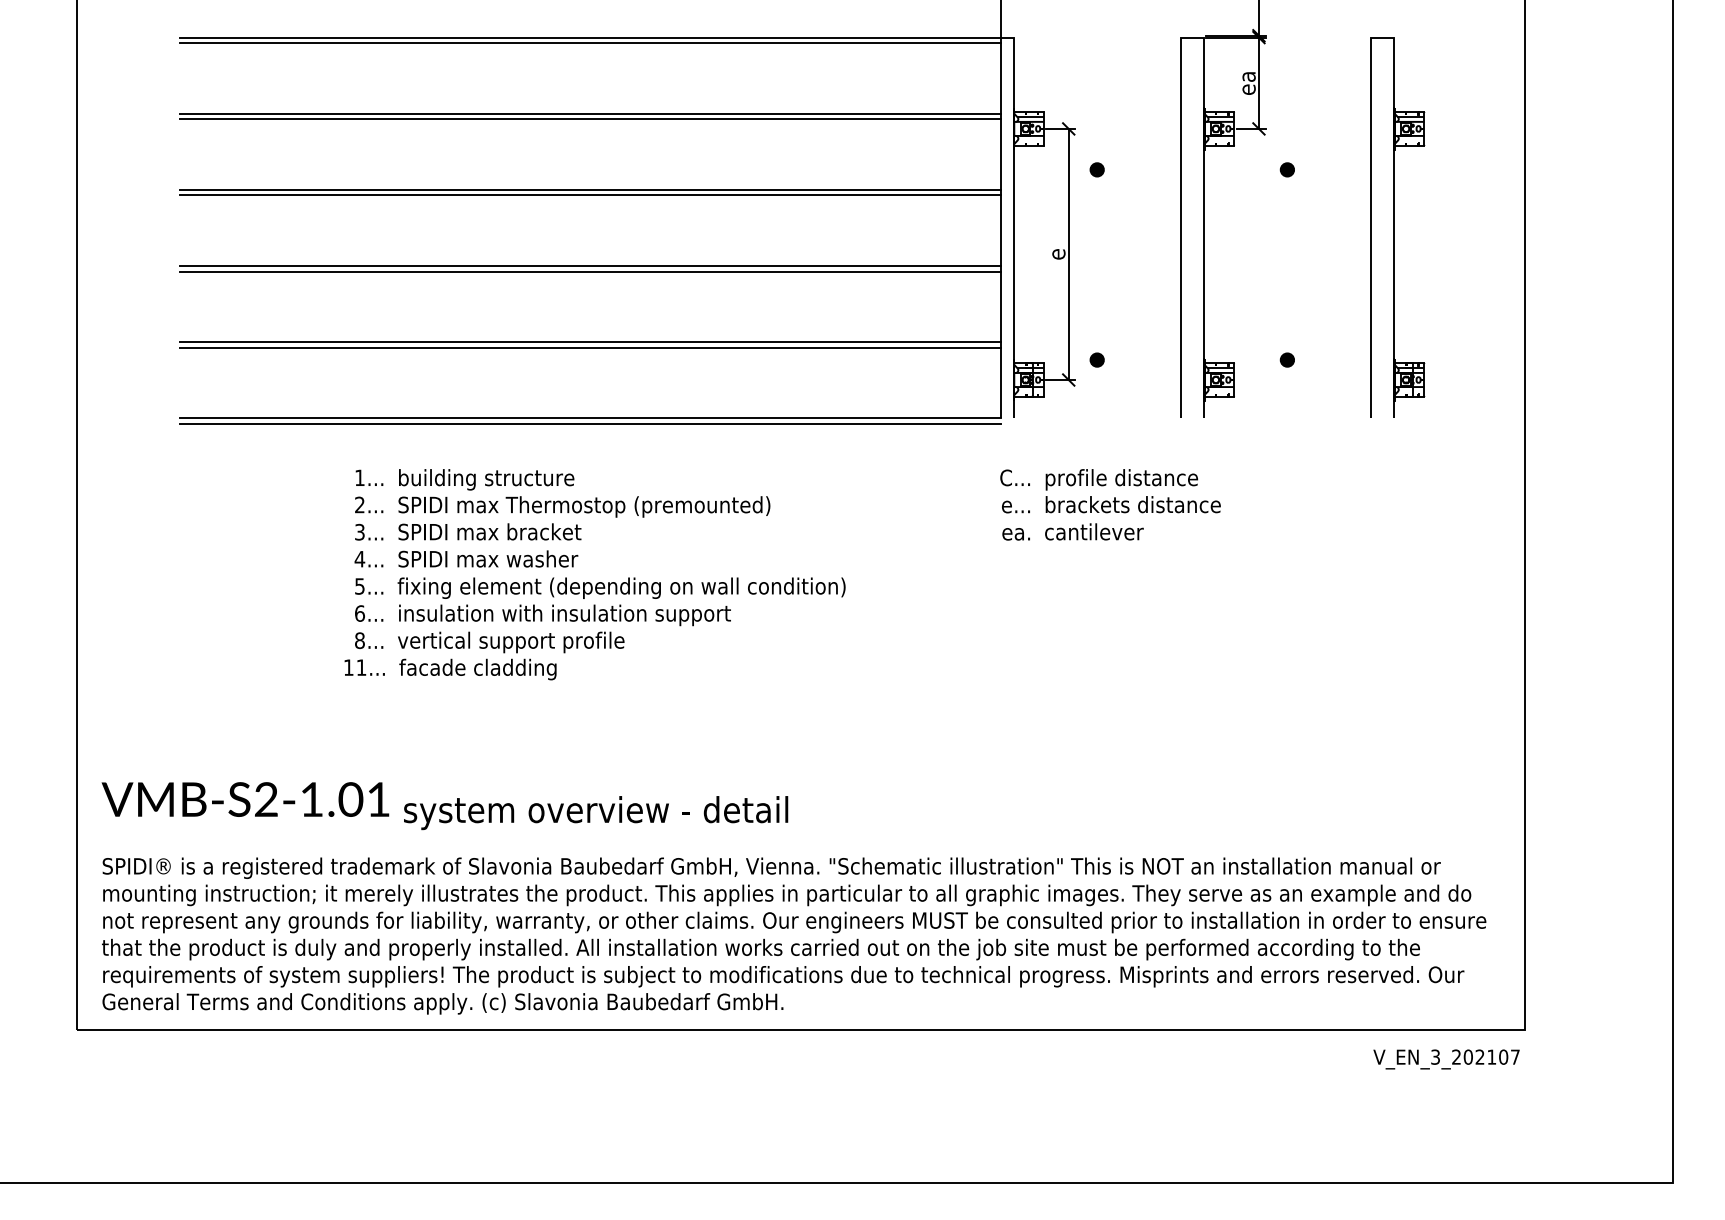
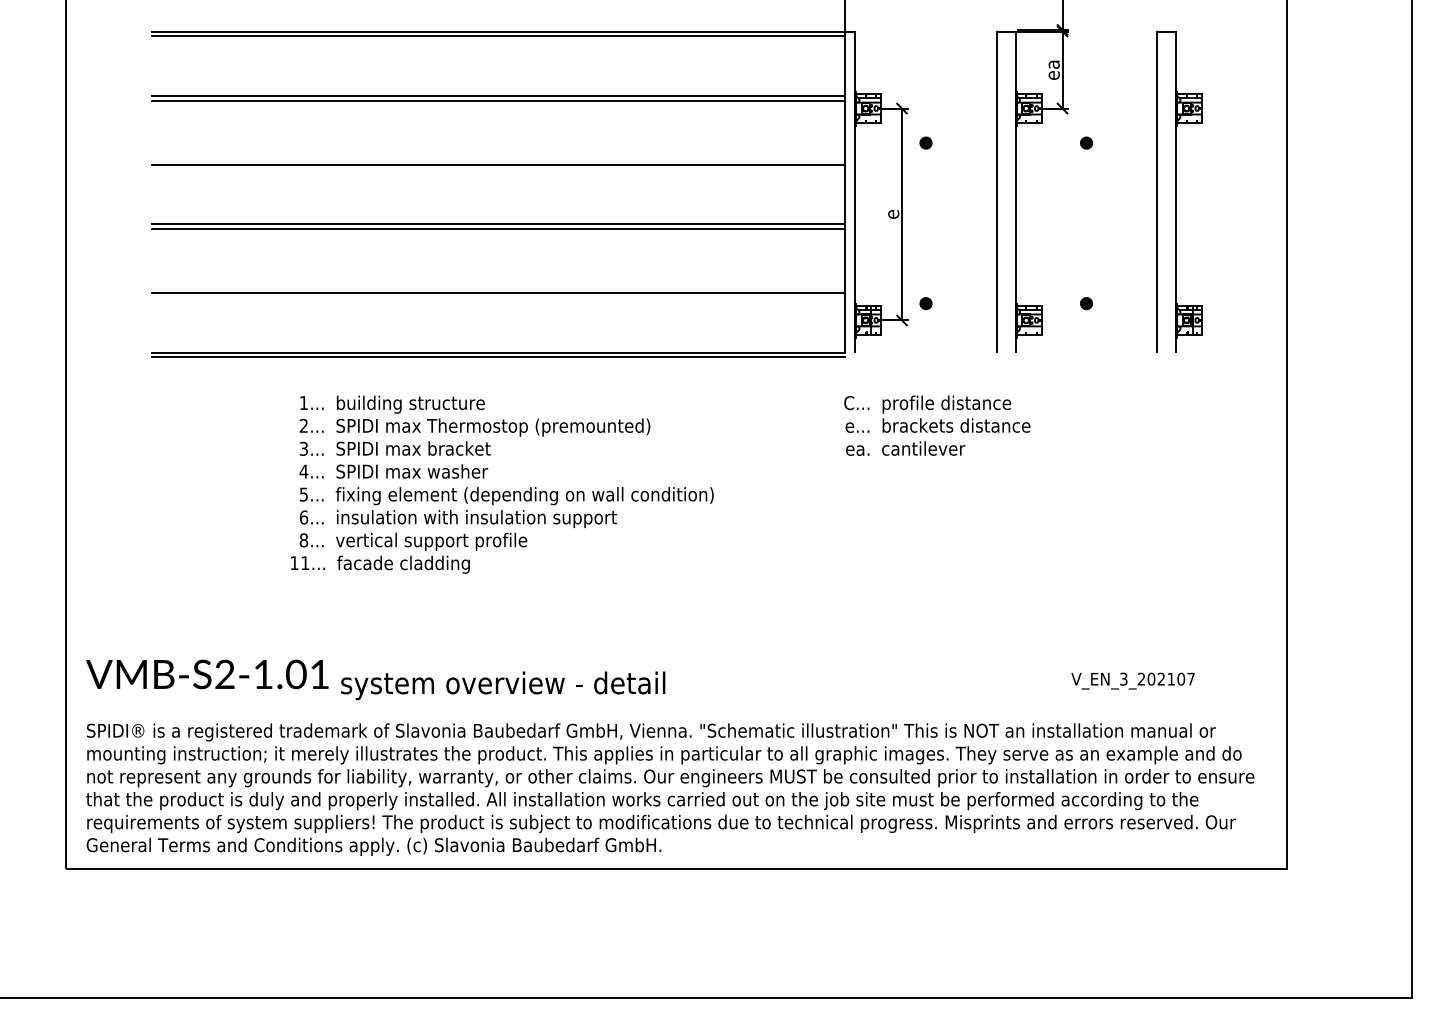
line: (590, 189) -> (498, 159), removed
line: (590, 341) -> (498, 287), removed
text: (1446, 1059) -> (1133, 681), moved

